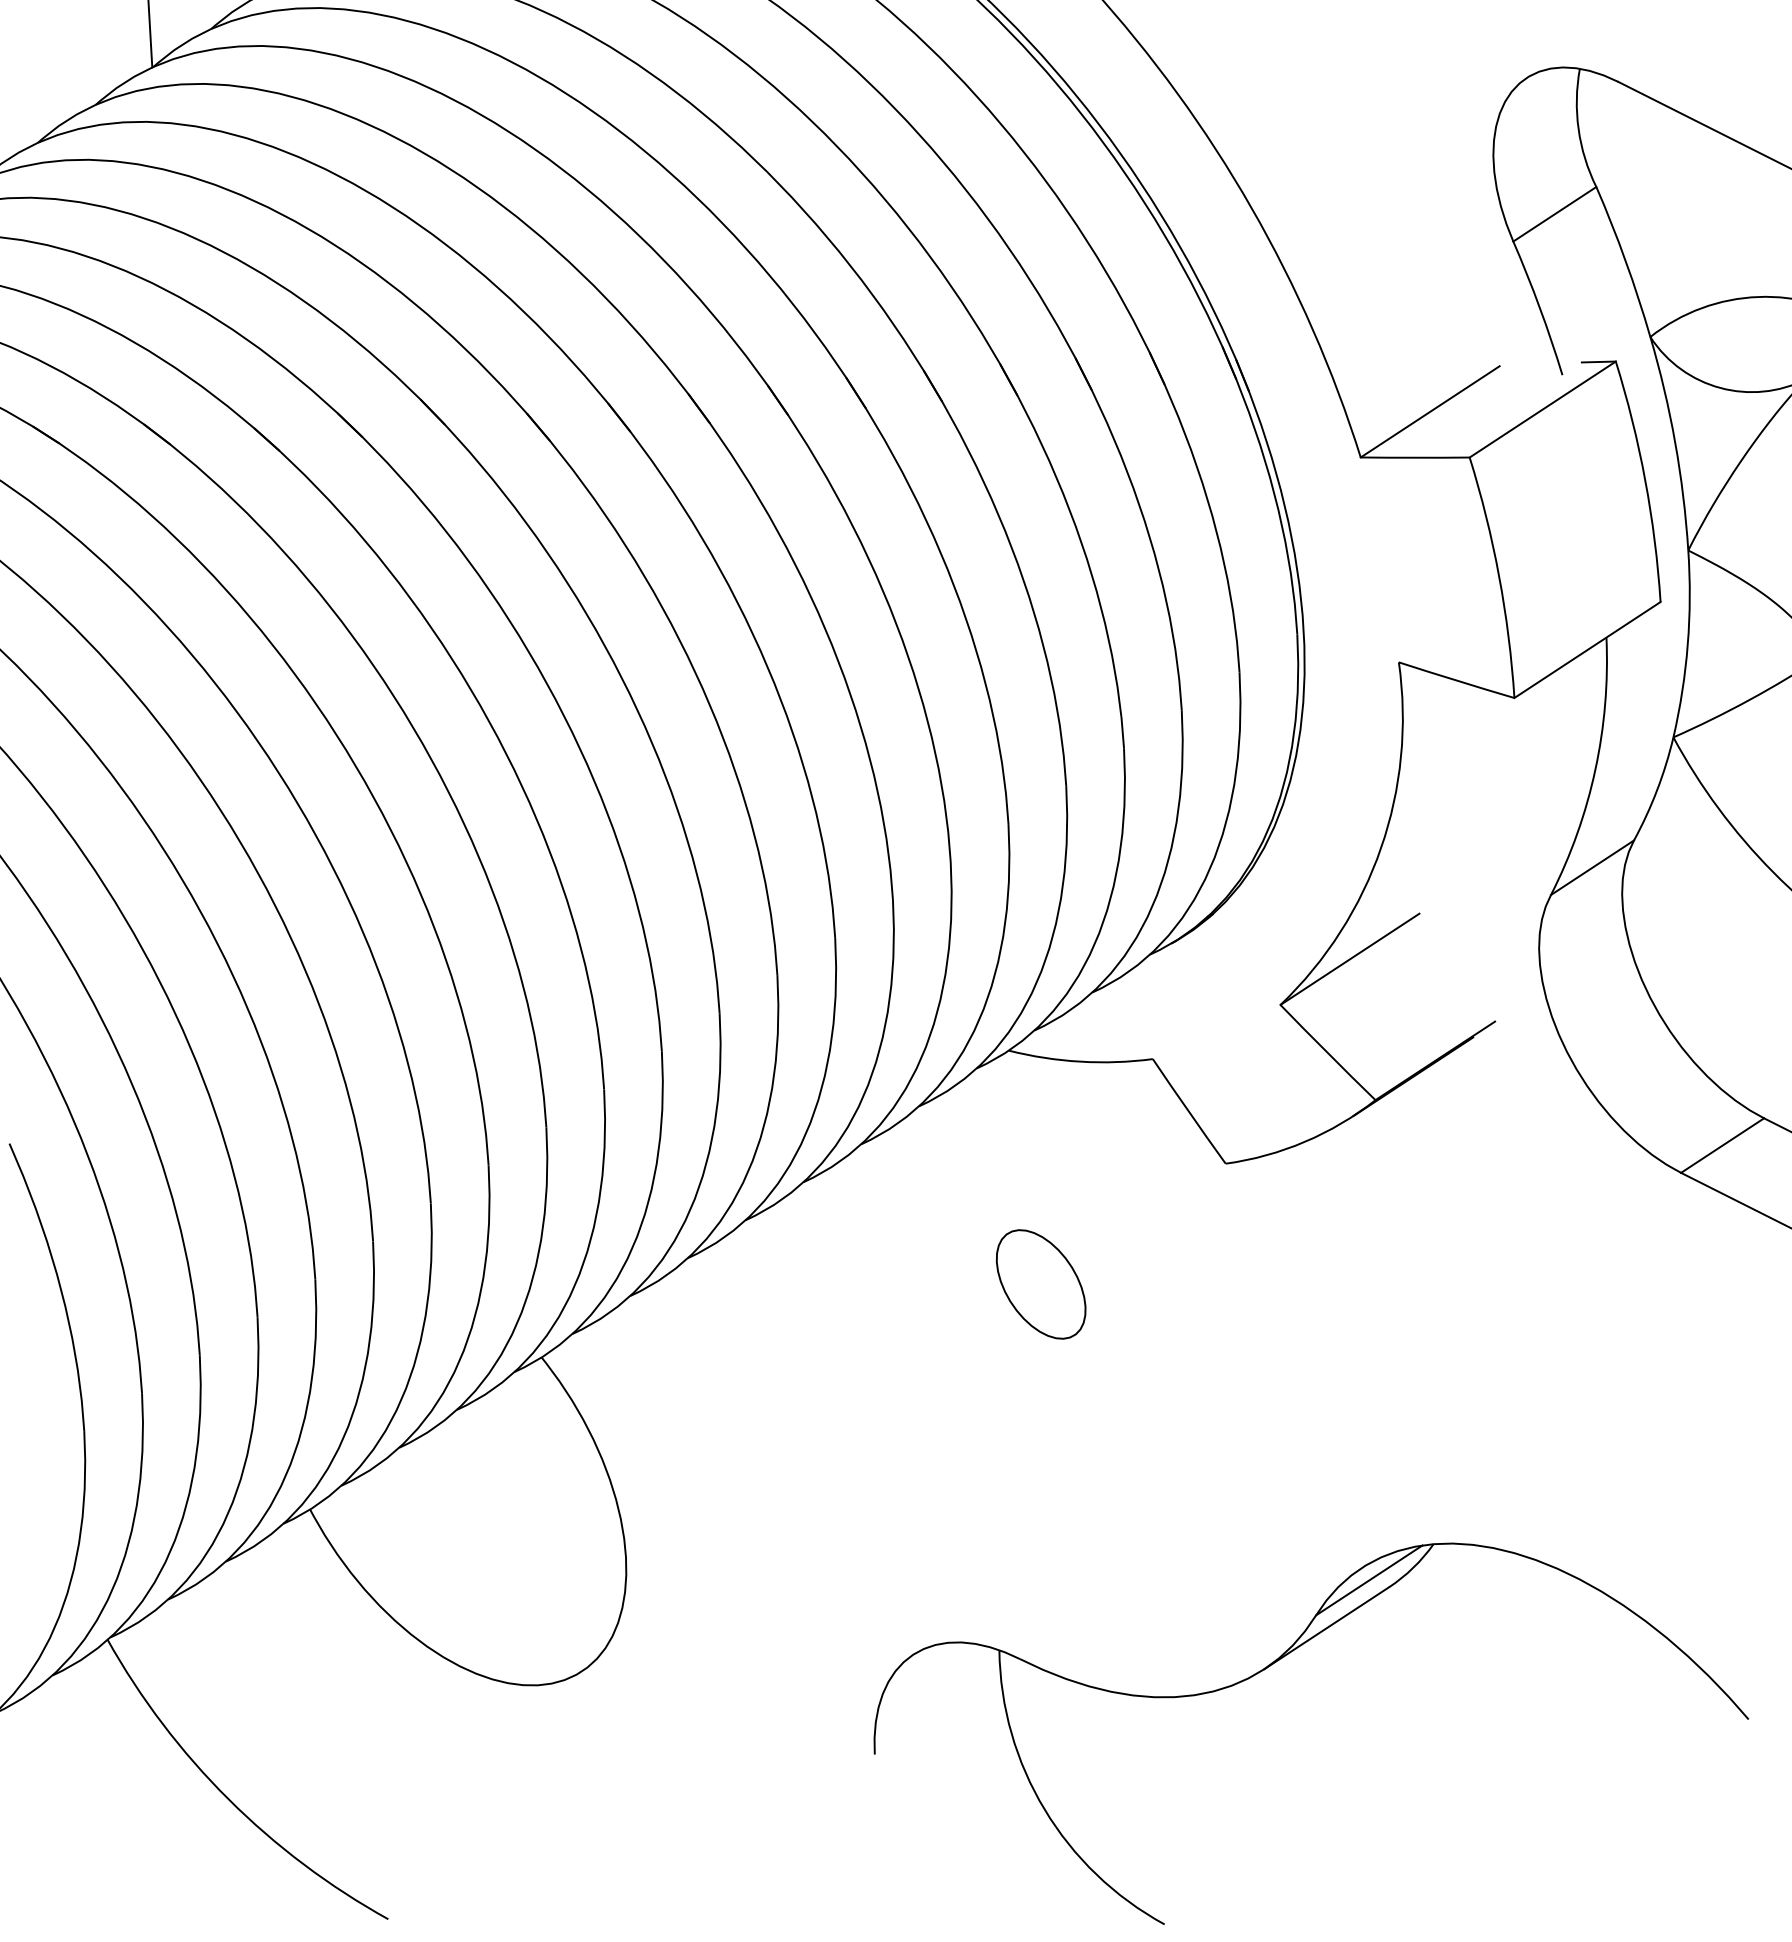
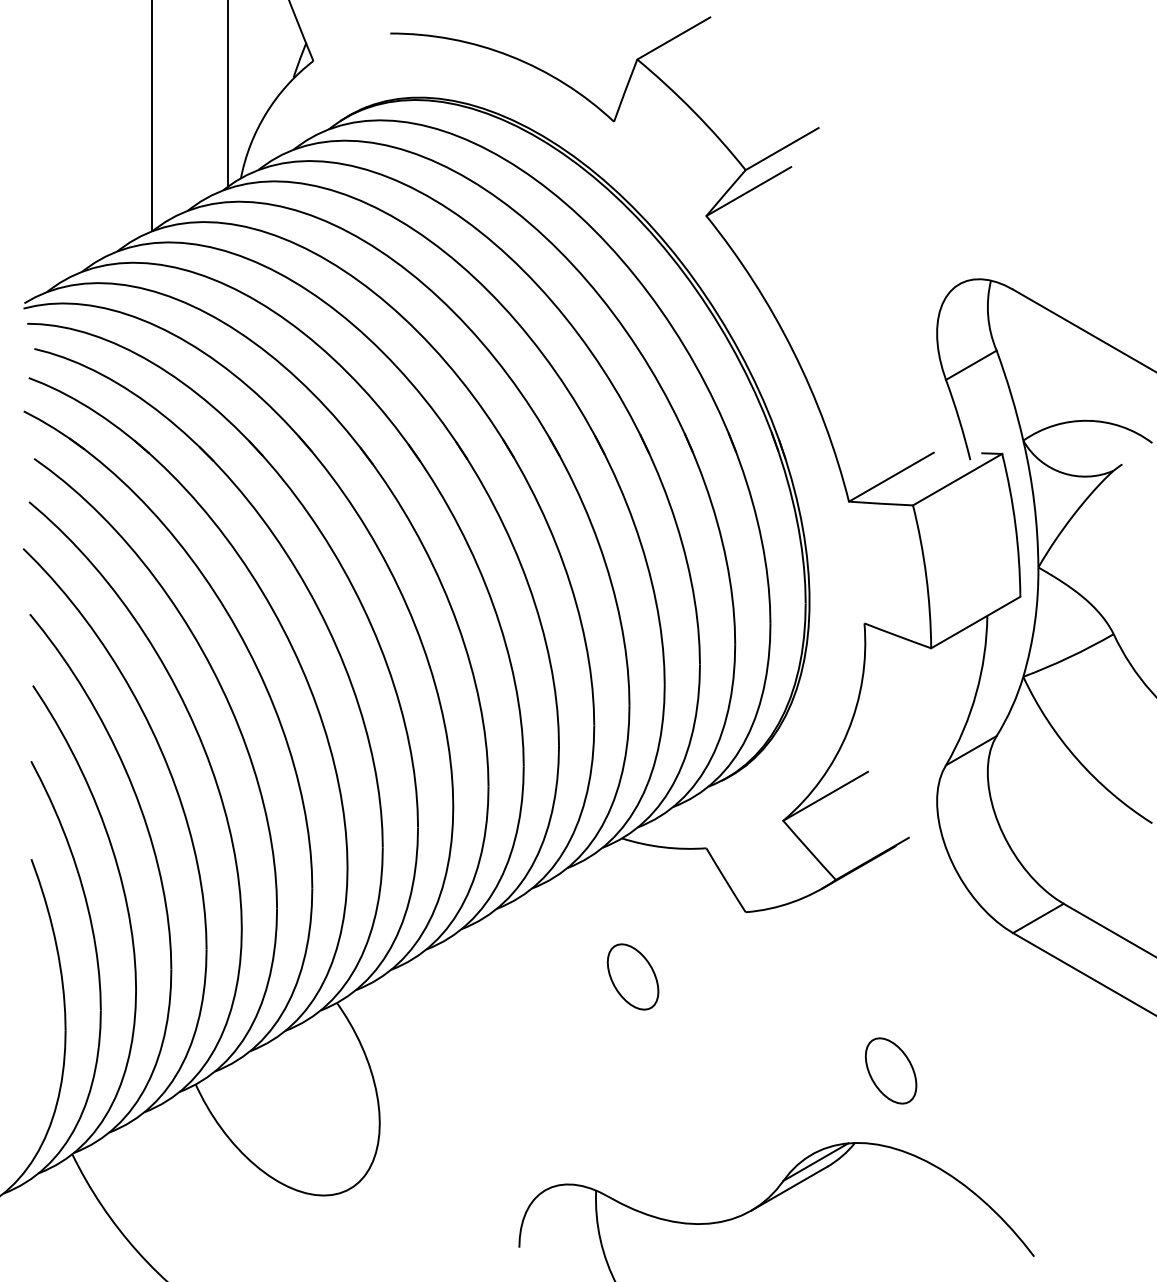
part: (1486, 1417) -> (890, 1070), added

